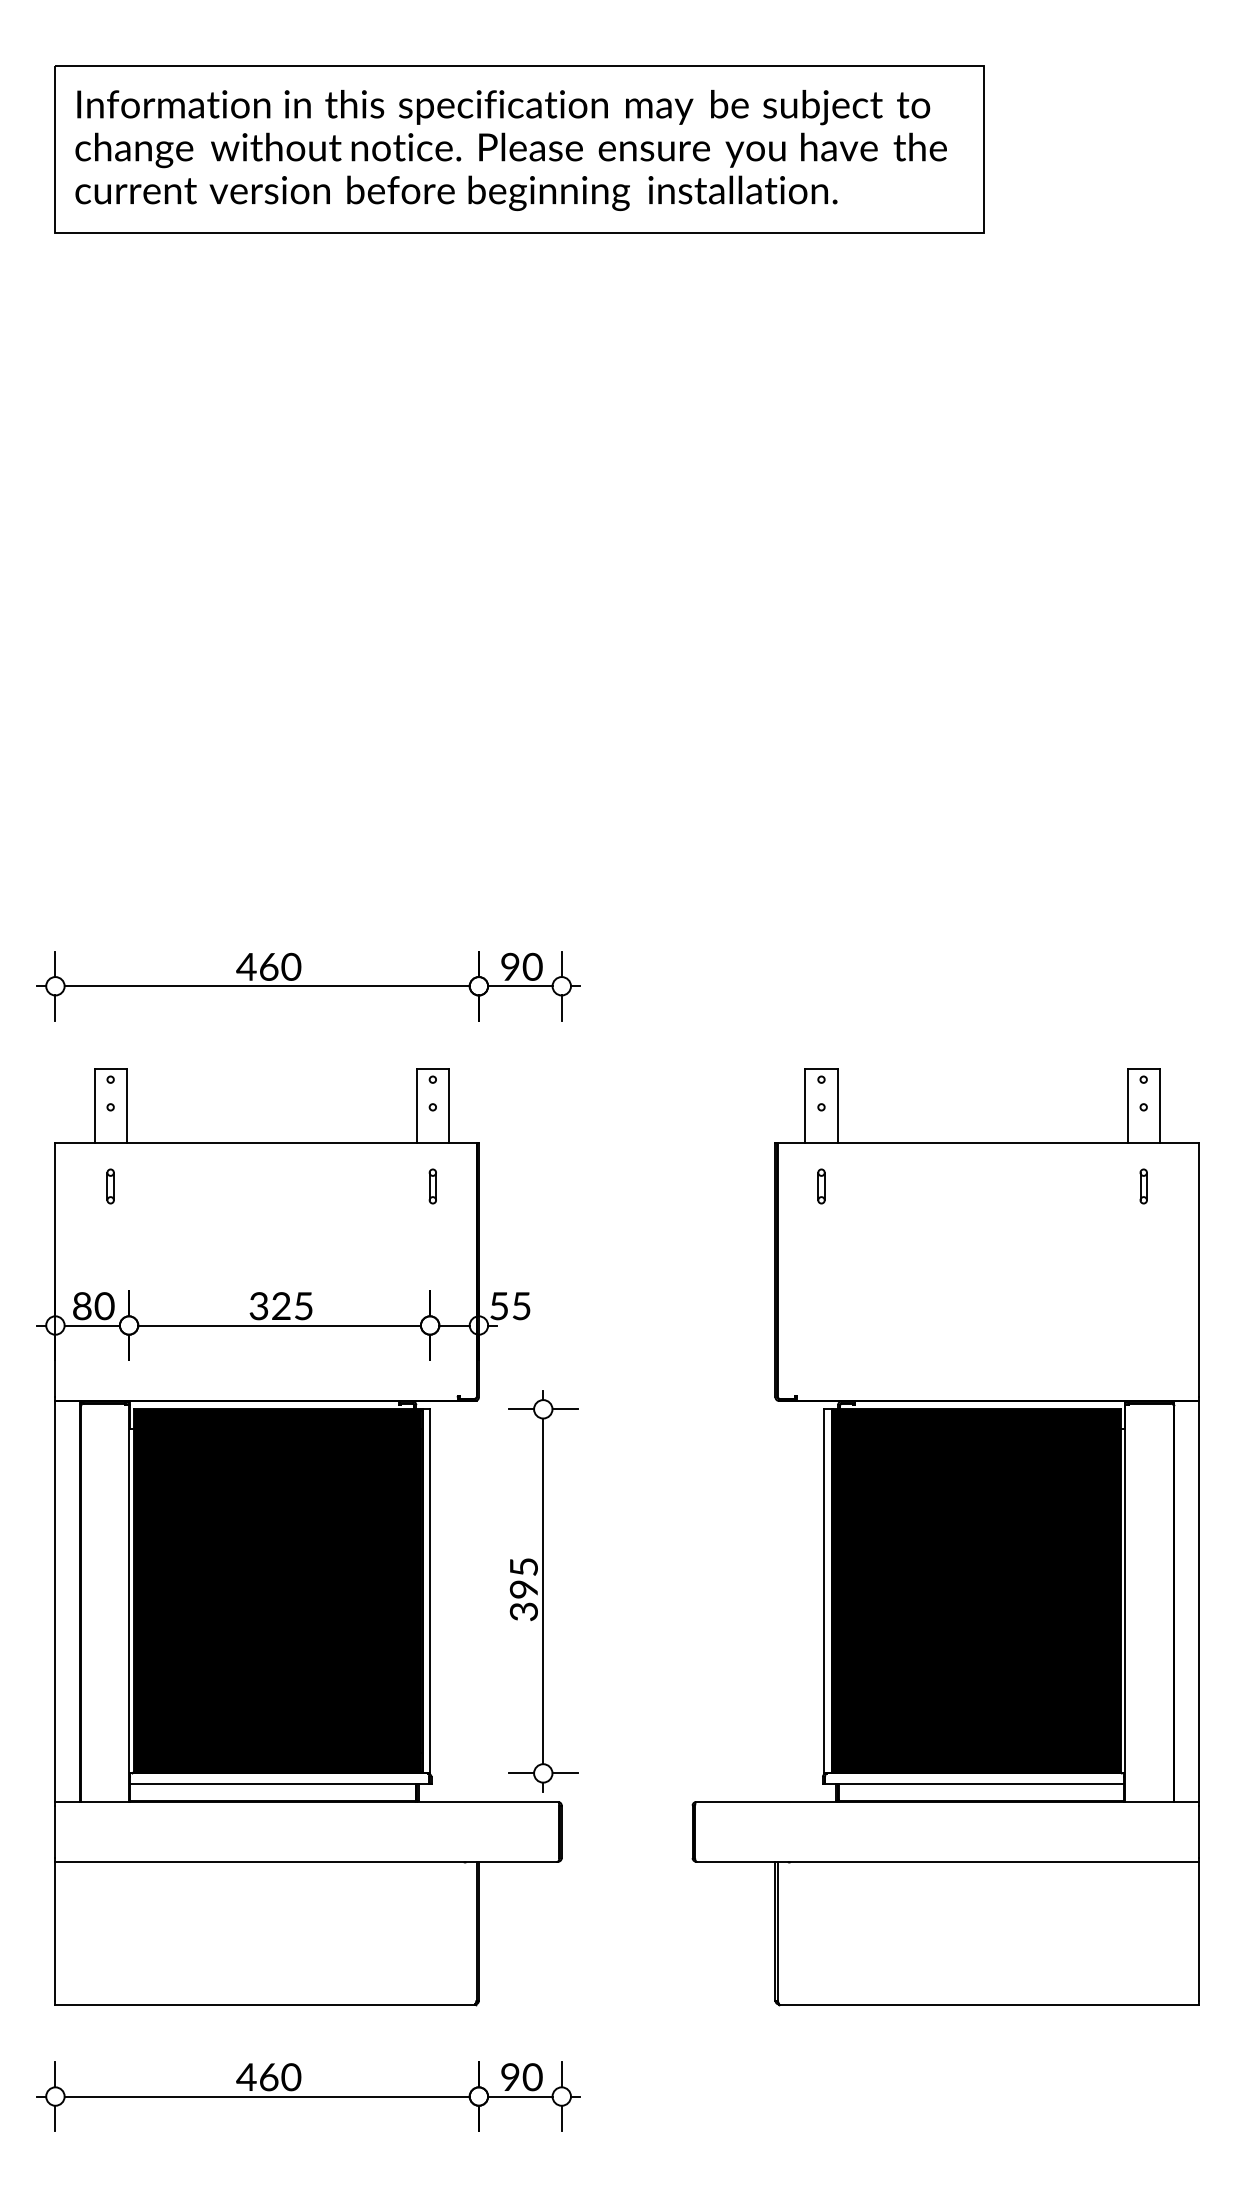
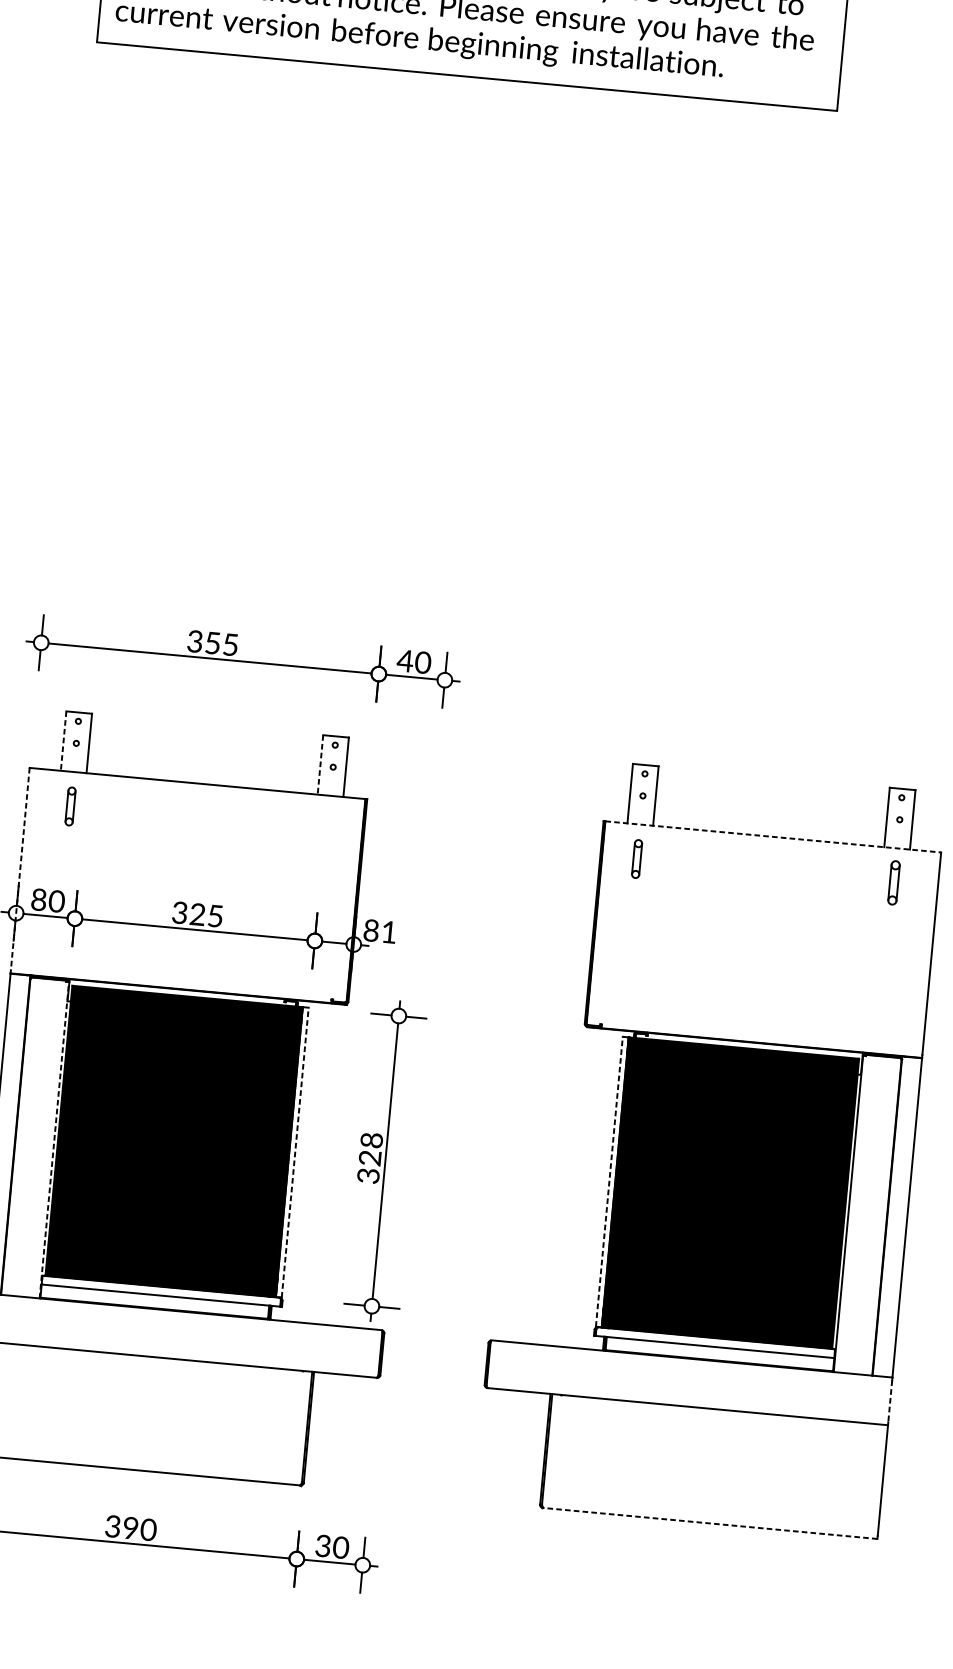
text: (268, 966) -> (212, 642), 460 -> 355
text: (509, 966) -> (404, 660), 90 -> 40
line: (94, 1106) -> (63, 741), solid -> dashed
line: (416, 1106) -> (320, 765), solid -> dashed
line: (988, 1143) -> (773, 837), solid -> dashed
part: (110, 1186) -> (70, 806), size x1.4
part: (432, 1186) -> (327, 830), removed
part: (821, 1186) -> (637, 859), size x1.4
part: (1143, 1186) -> (893, 882), size x1.6
line: (55, 1270) -> (20, 869), solid -> dashed
text: (510, 1306) -> (380, 931), 55 -> 81
text: (523, 1577) -> (370, 1148), 395 -> 328
line: (430, 1591) -> (295, 1152), solid -> dashed
line: (824, 1591) -> (609, 1182), solid -> dashed
line: (129, 1603) -> (54, 1140), solid -> dashed
line: (1198, 1832) -> (889, 1401), solid -> dashed
line: (989, 2004) -> (710, 1523), solid -> dashed
text: (257, 2077) -> (121, 1527), 460 -> 390
text: (510, 2077) -> (323, 1546), 90 -> 30

